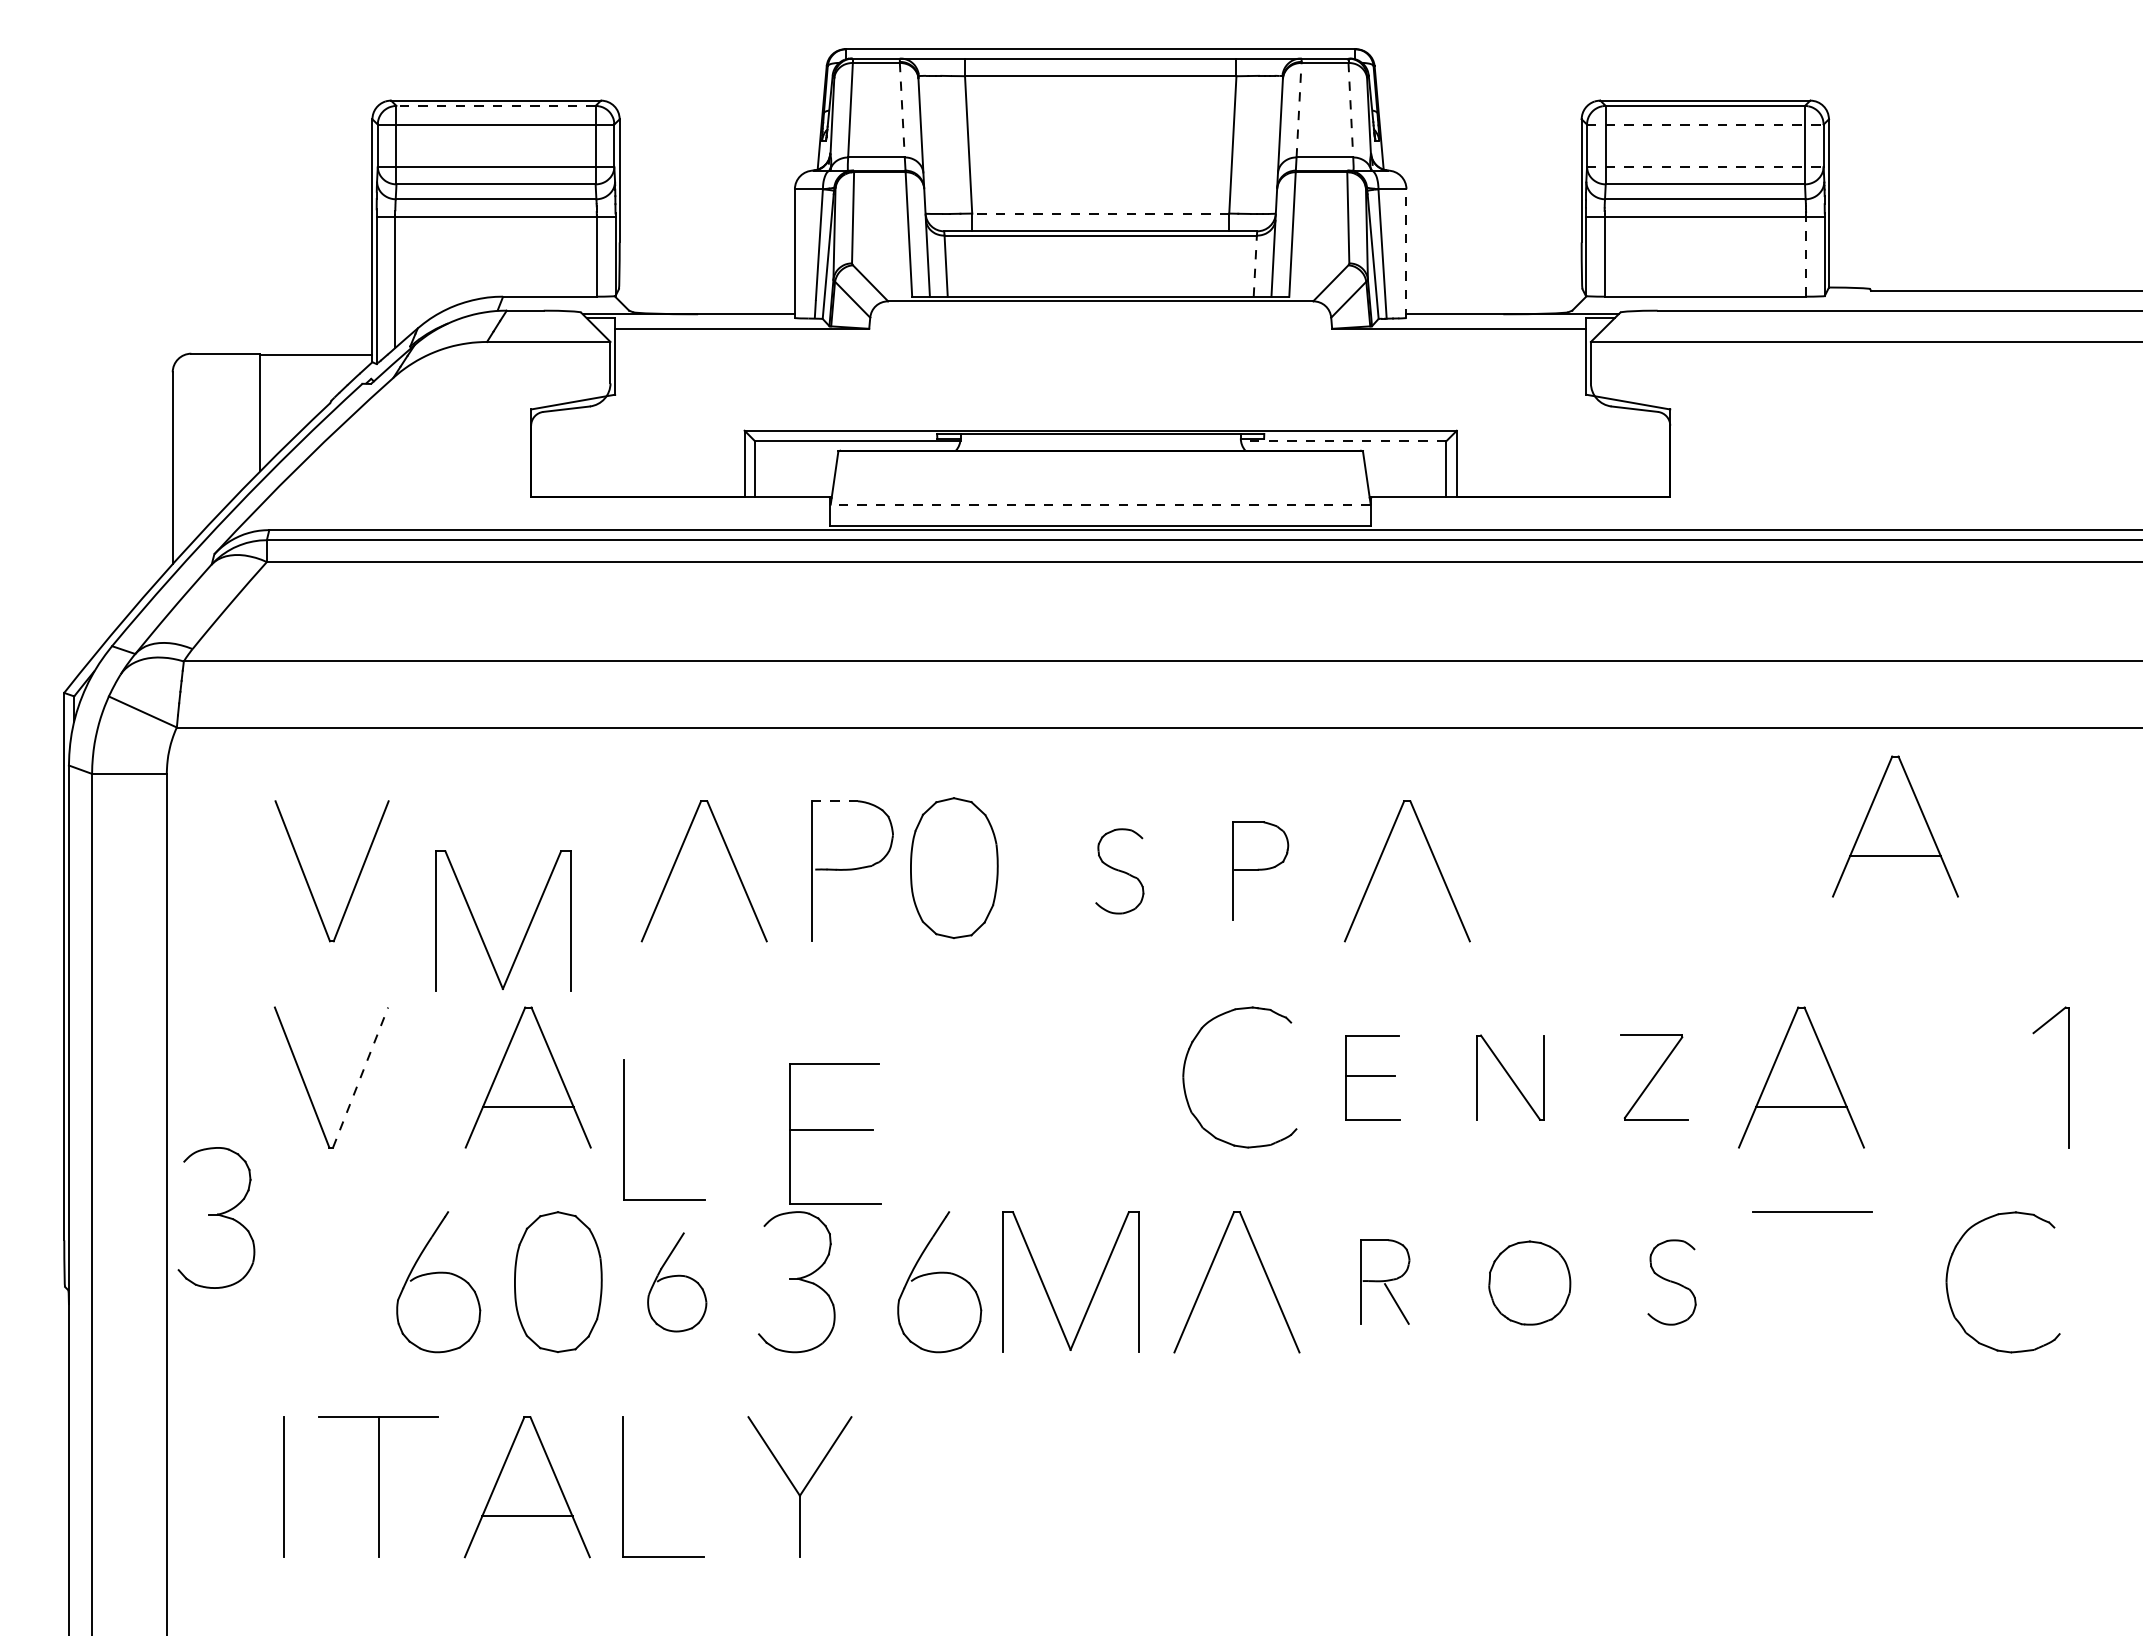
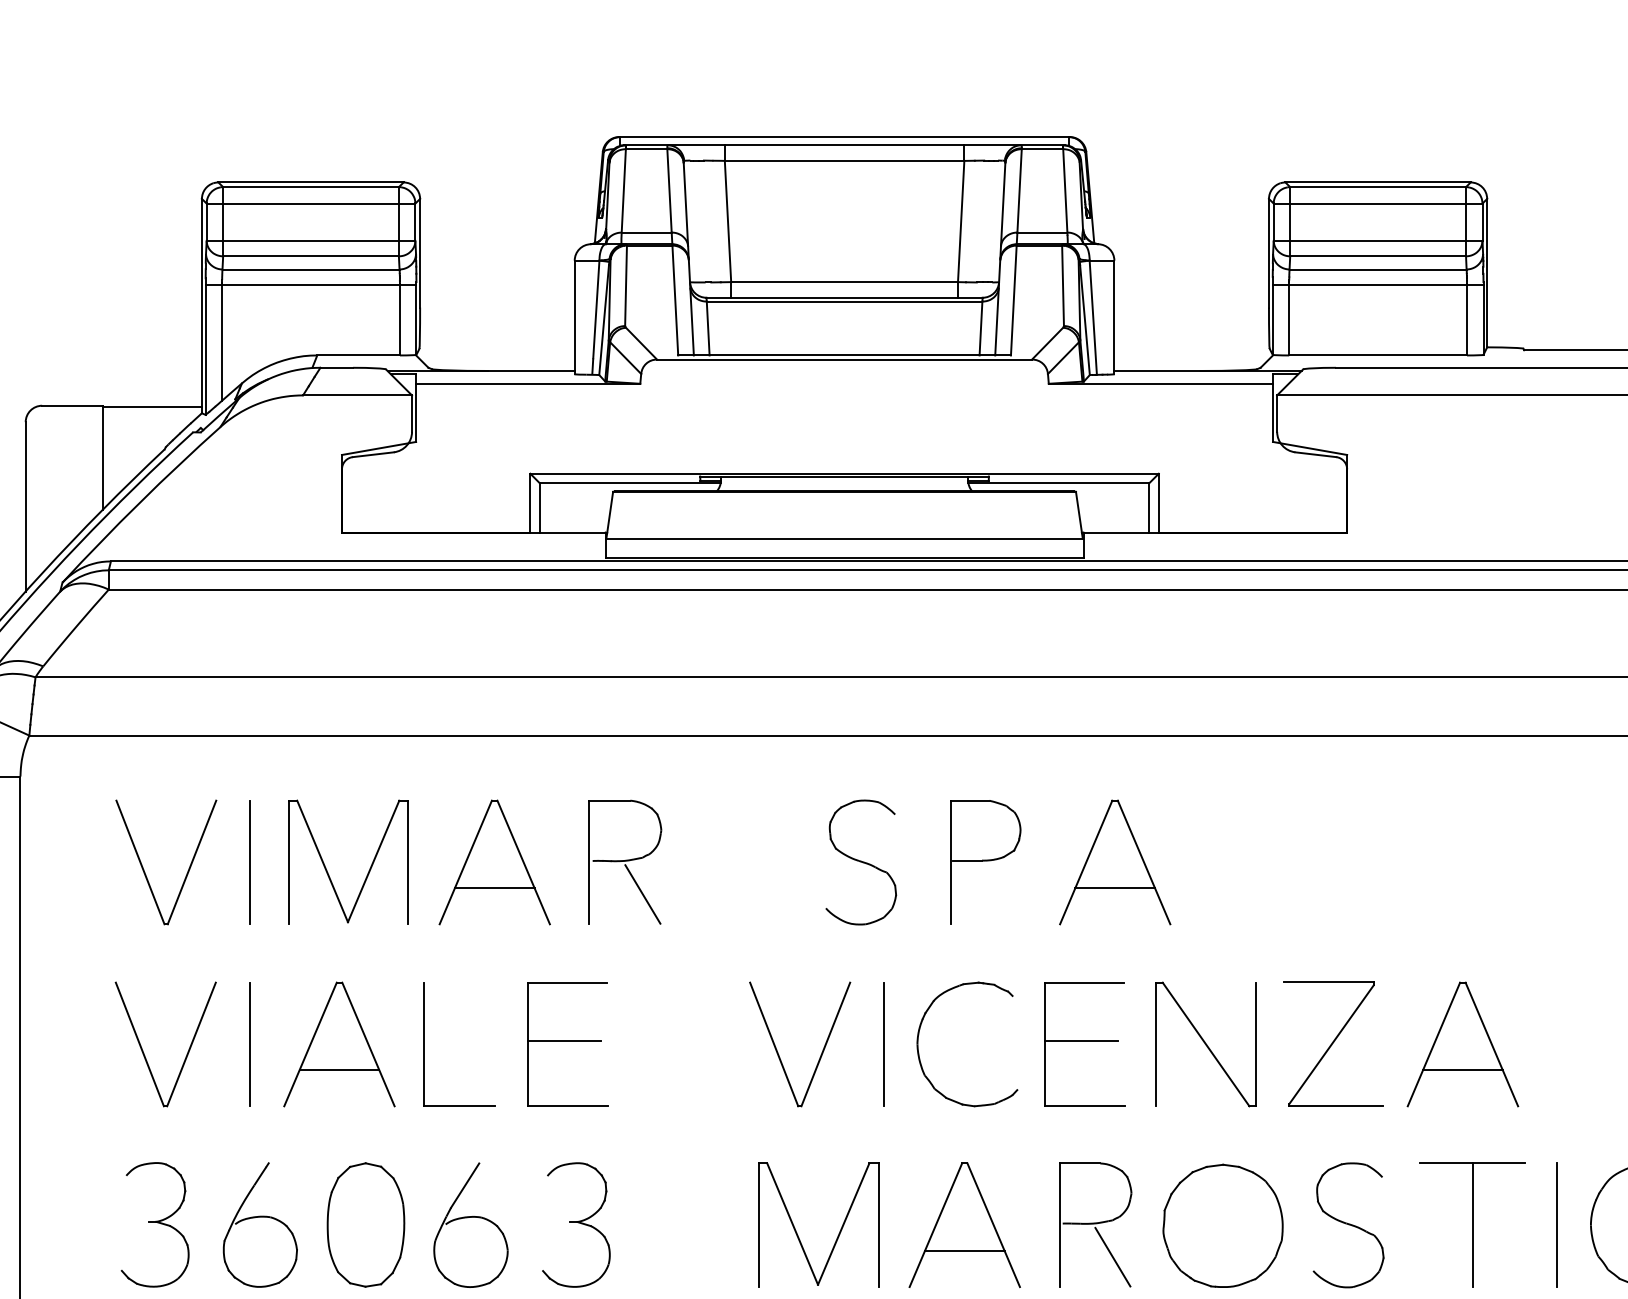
line: (496, 105) -> (311, 186), dashed -> solid
line: (1299, 109) -> (1019, 190), dashed -> solid
line: (902, 110) -> (669, 191), dashed -> solid
line: (1350, 111) -> (1064, 192), dashed -> solid
line: (1705, 124) -> (1378, 203), dashed -> solid
line: (1705, 166) -> (1378, 240), dashed -> solid
line: (1100, 213) -> (844, 282), dashed -> solid
line: (1406, 253) -> (1114, 317), dashed -> solid
line: (1806, 255) -> (1467, 319), dashed -> solid
line: (1255, 266) -> (981, 328), dashed -> solid
line: (1343, 441) -> (1058, 483), dashed -> solid
line: (1100, 504) -> (844, 538), dashed -> solid
line: (835, 801) -> (610, 800), dashed -> solid
part: (1895, 826) -> (1545, 822), removed
part: (954, 867) -> (715, 859), removed
part: (1260, 870) -> (985, 861), size x1.43
line: (427, 871) -> (250, 862), added
part: (1119, 871) -> (861, 862), size x1.67
line: (704, 900) -> (494, 888), added
line: (1407, 900) -> (1115, 888), added
line: (872, 907) -> (643, 894), added
part: (527, 927) -> (369, 867), moved
line: (360, 1077) -> (191, 1044), dashed -> solid
line: (426, 1077) -> (249, 1044), added
line: (1145, 1077) -> (884, 1044), added
part: (1372, 1077) -> (1084, 1044), size x1.67
part: (1510, 1077) -> (1206, 1044), size x1.67
part: (1654, 1077) -> (1333, 1044), size x1.67
part: (1026, 1088) -> (779, 1054), added
part: (624, 1129) -> (424, 1044), moved
part: (835, 1133) -> (568, 1044), moved
part: (216, 1217) -> (155, 1224), moved
part: (1384, 1281) -> (1094, 1224), size x1.67
part: (676, 1282) -> (470, 1225), size x1.43
part: (939, 1282) -> (702, 1225), removed
part: (1529, 1282) -> (1222, 1225), size x1.67
part: (1671, 1282) -> (1348, 1225), size x1.67
line: (1812, 1282) -> (1472, 1225), added
line: (1908, 1282) -> (1557, 1225), added
line: (1236, 1311) -> (964, 1250), added

